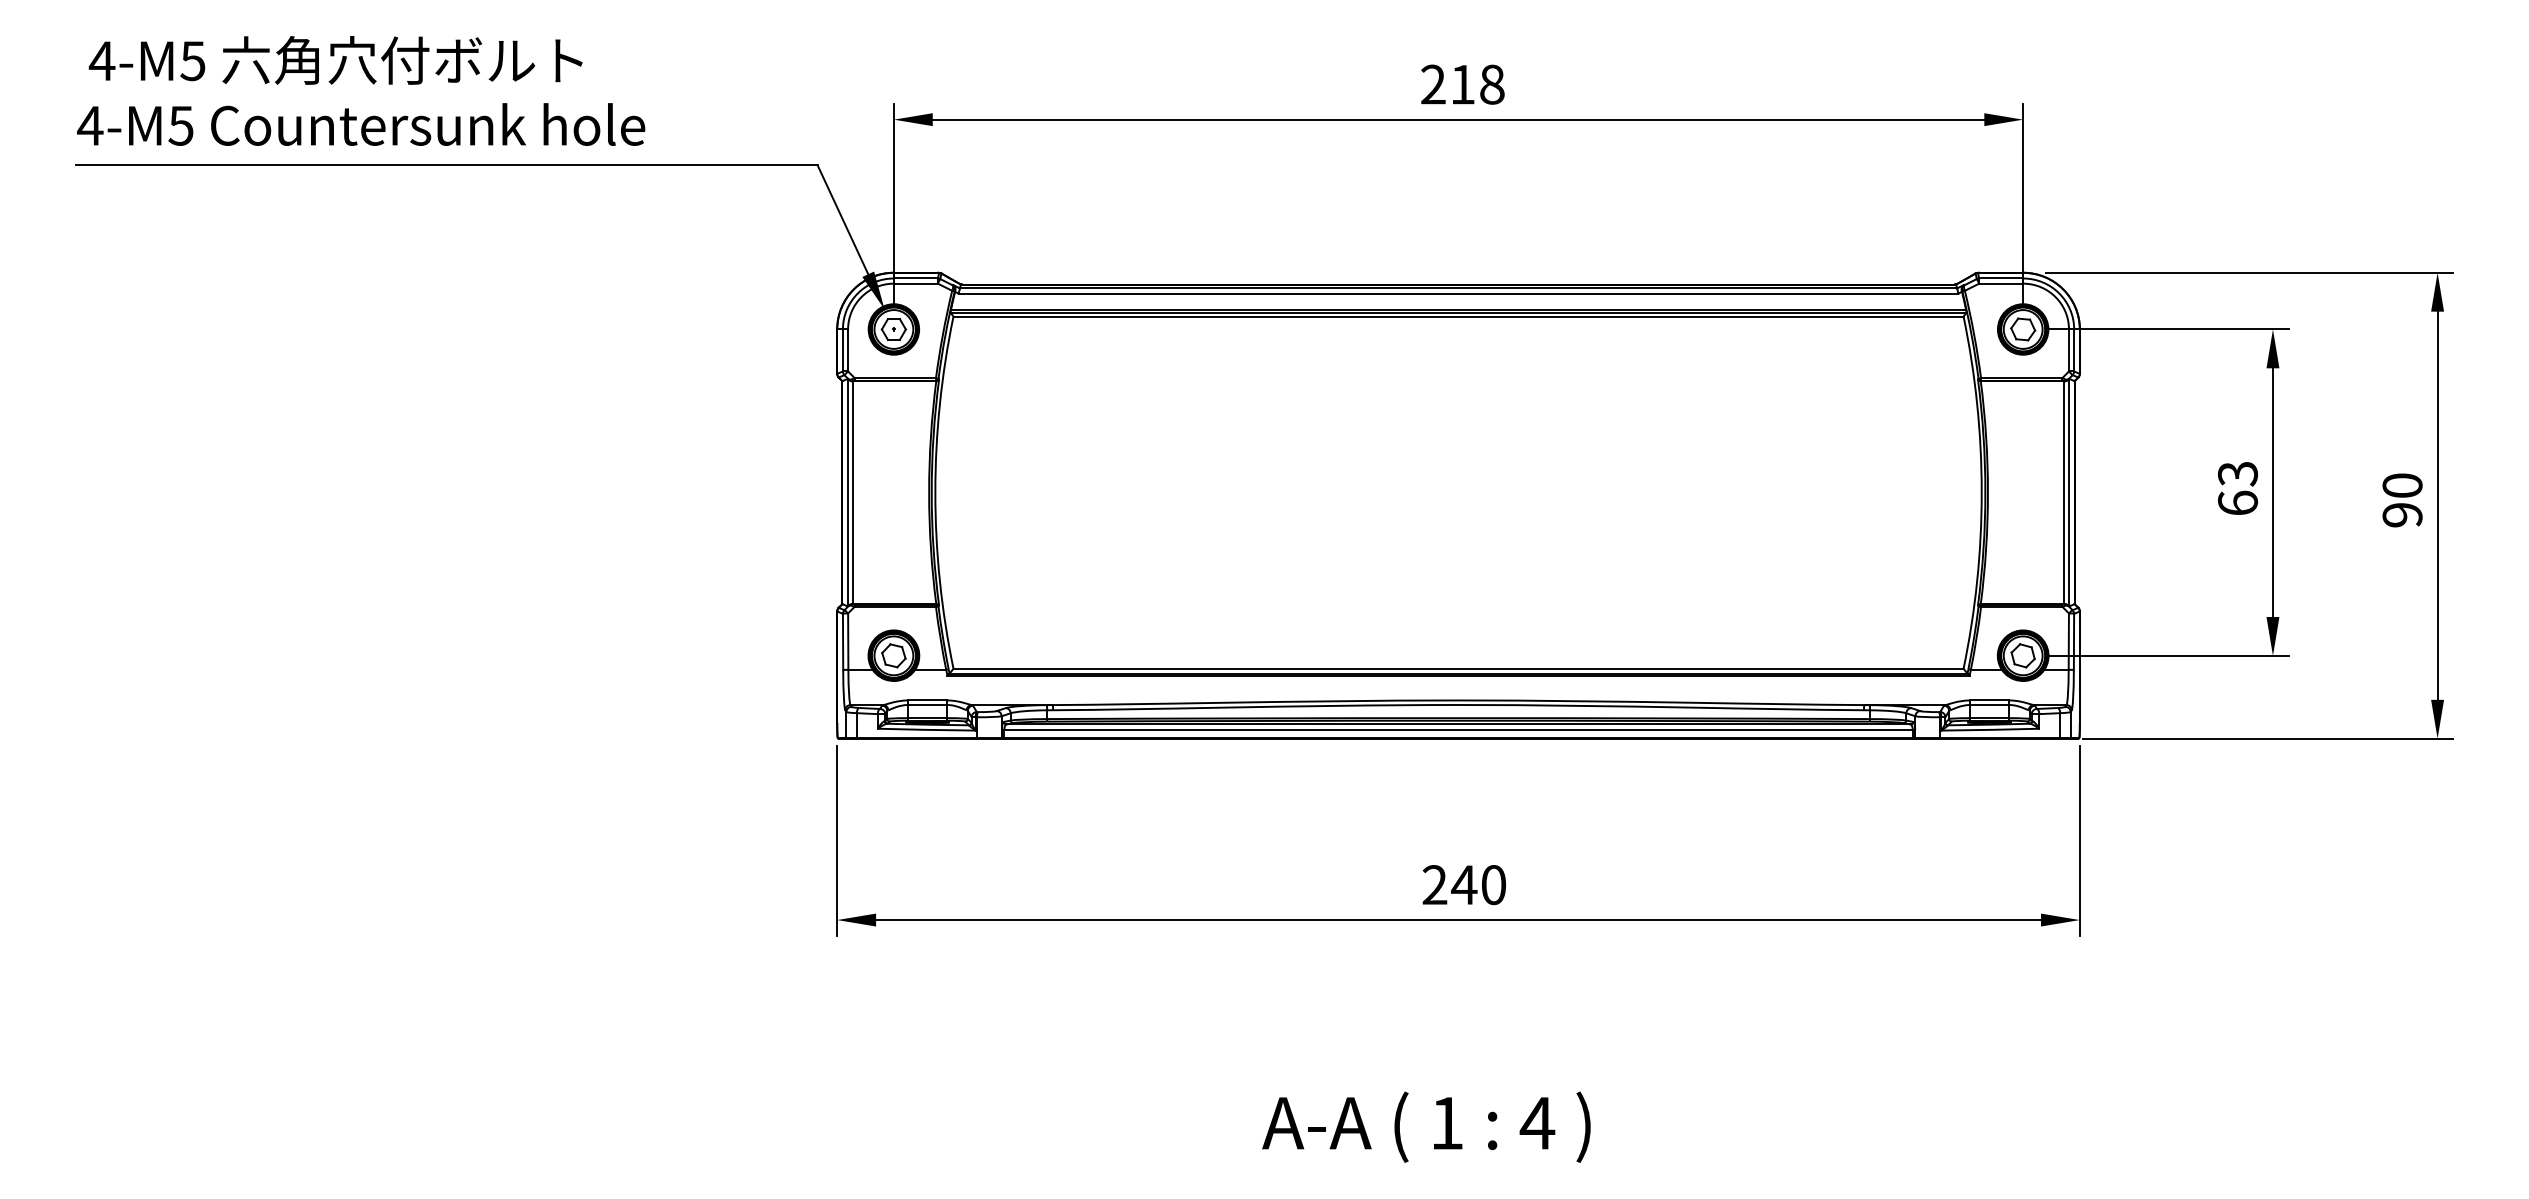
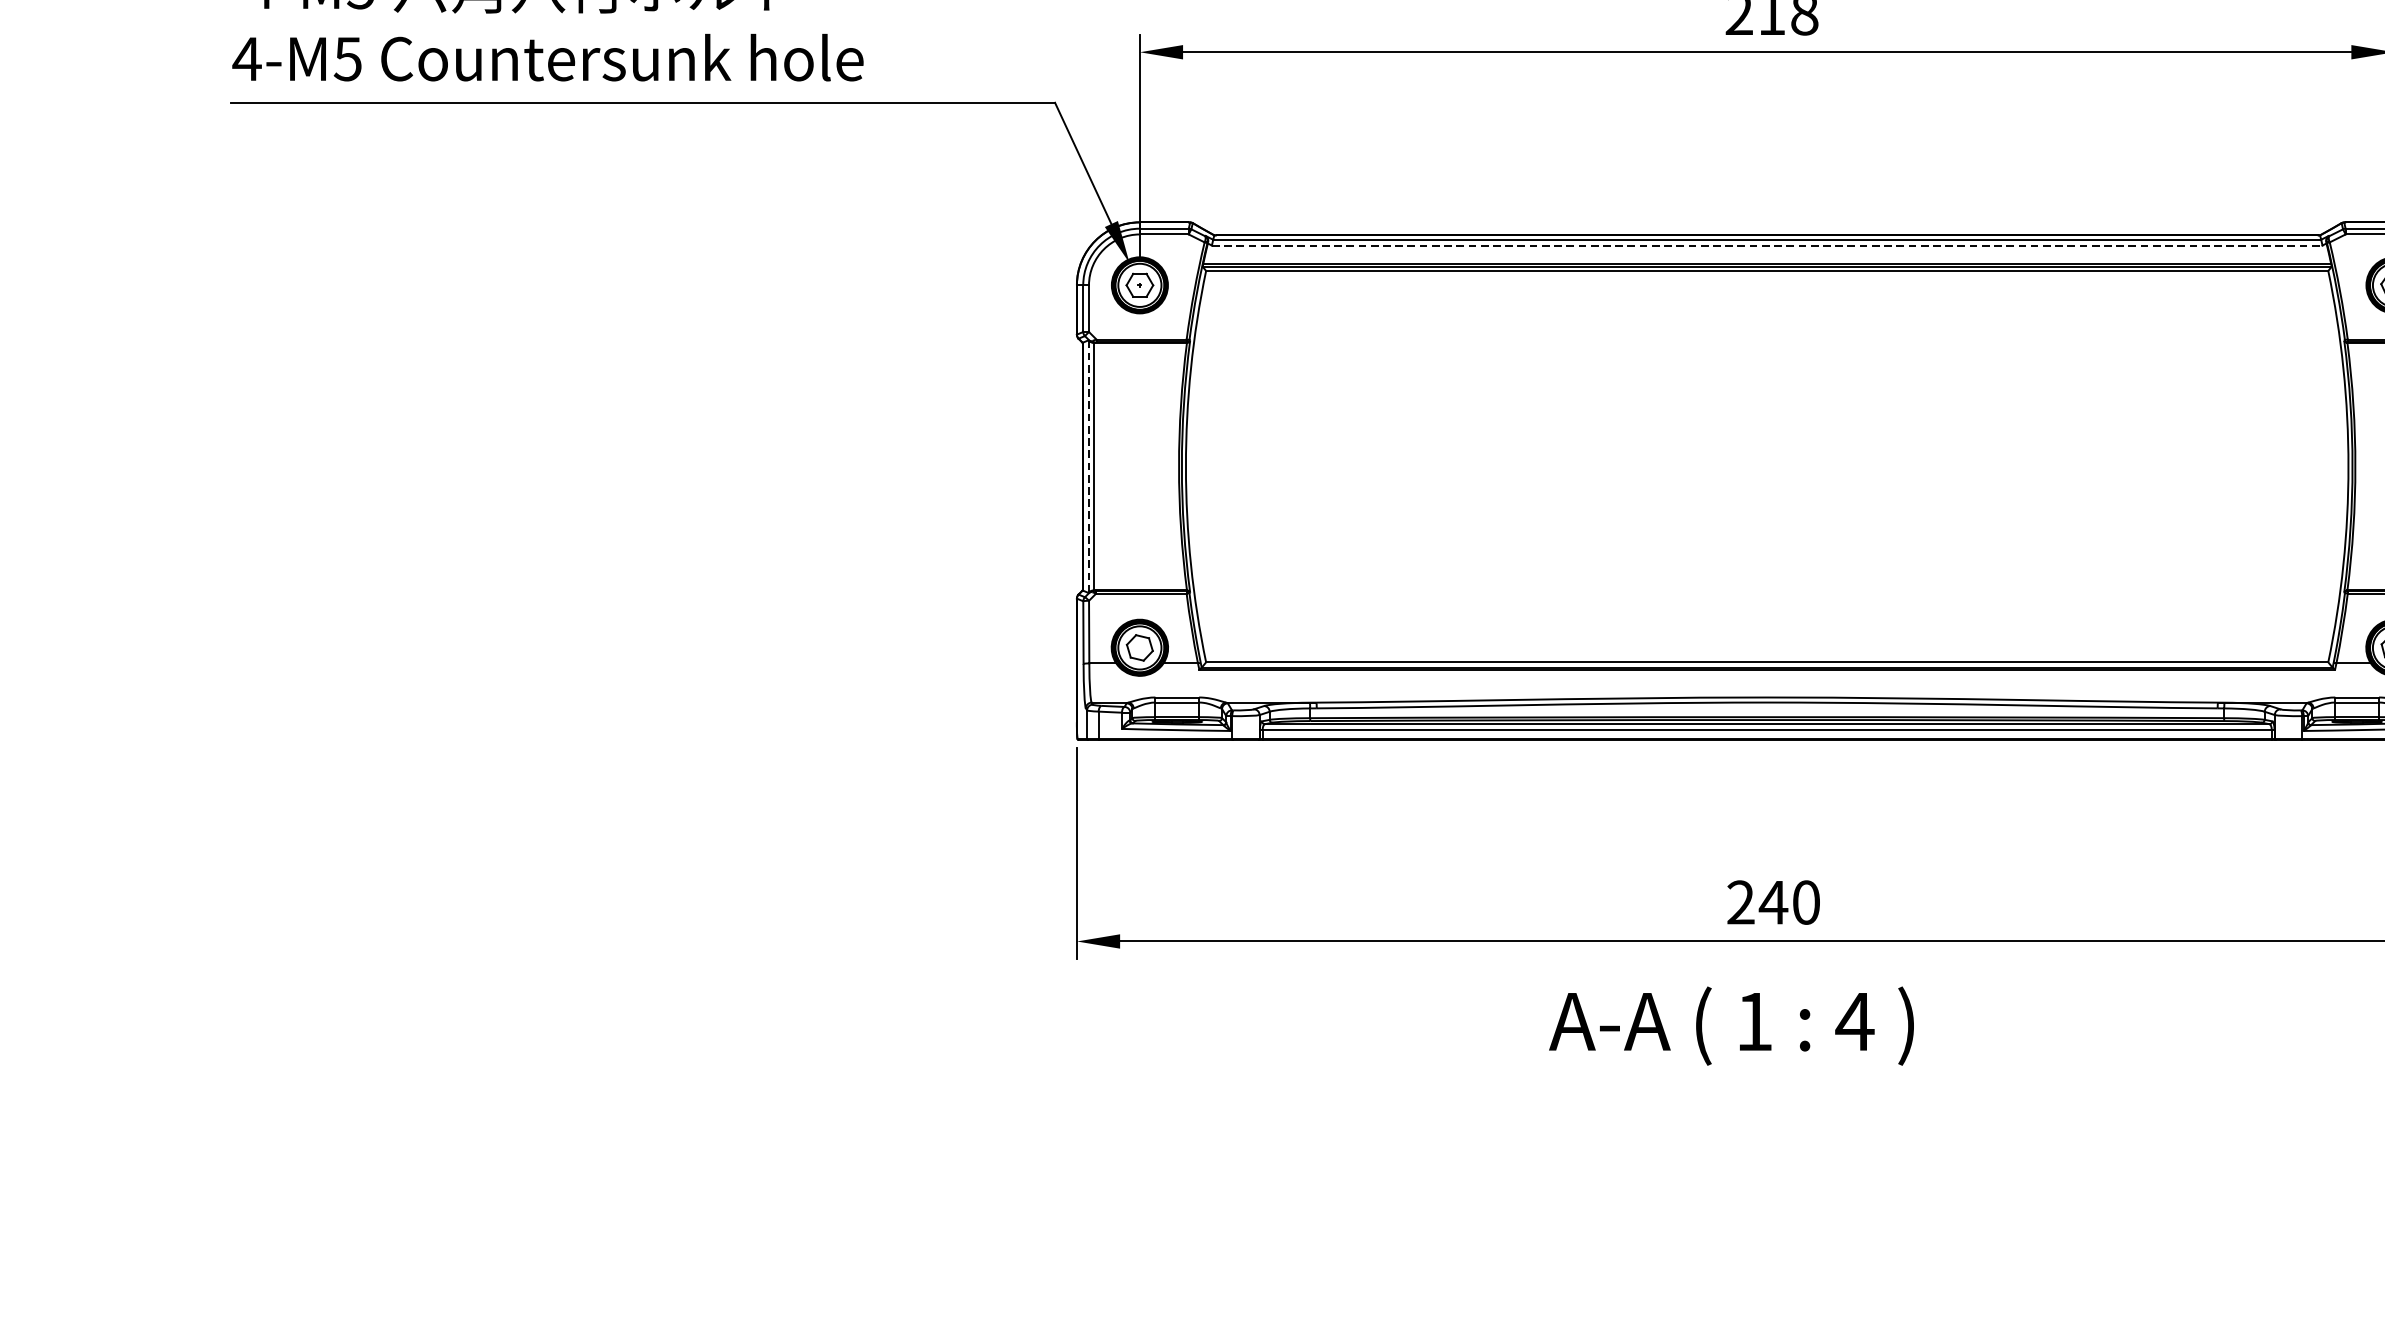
line: (1458, 293) -> (1767, 245), solid -> dashed
line: (847, 492) -> (1088, 466), solid -> dashed
text: (1426, 1126) -> (1731, 1025), moved

